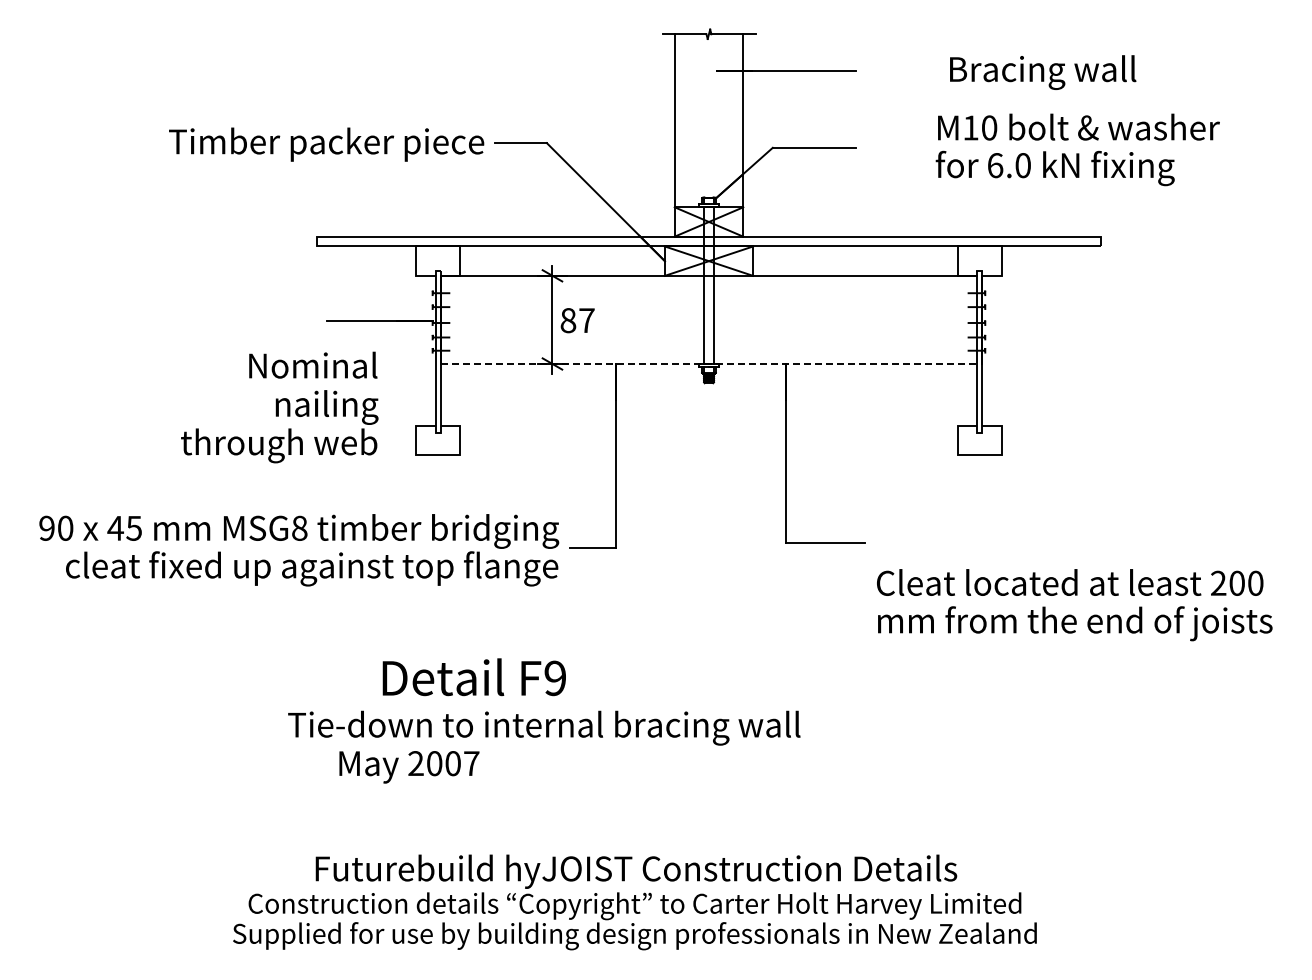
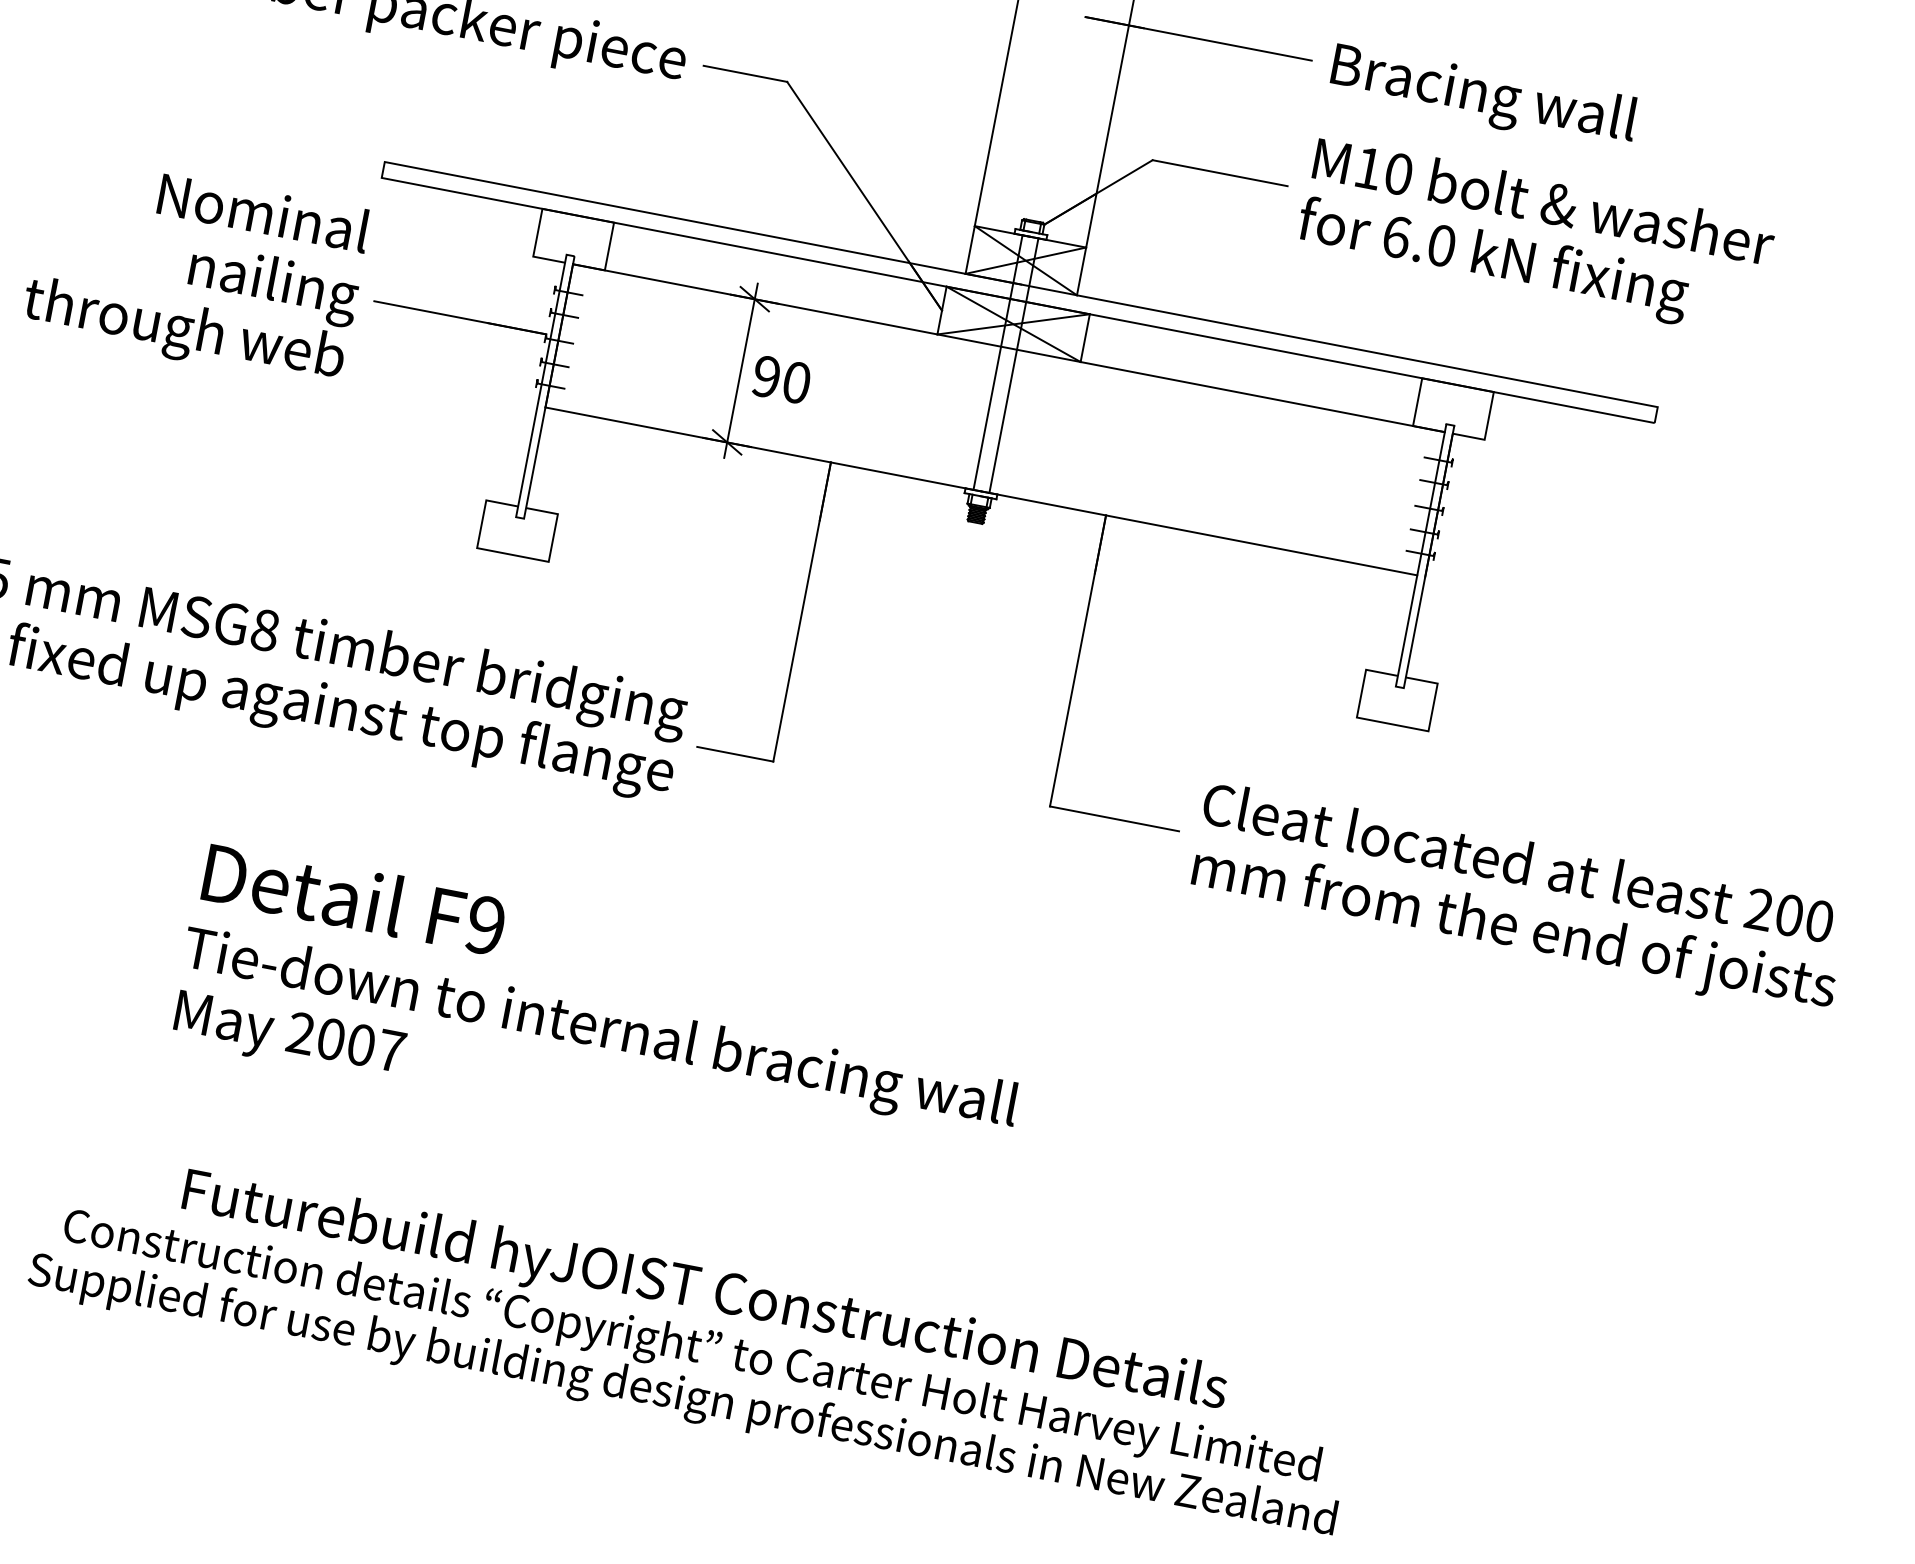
text: (1043, 72) -> (1484, 97), moved
text: (1077, 149) -> (1535, 236), moved
text: (577, 320) -> (781, 379), 87 -> 90
line: (709, 364) -> (982, 492), dashed -> solid
text: (279, 407) -> (196, 270), moved
text: (1074, 605) -> (1518, 900), moved
text: (473, 677) -> (353, 898), moved
text: (409, 767) -> (289, 1037), moved

